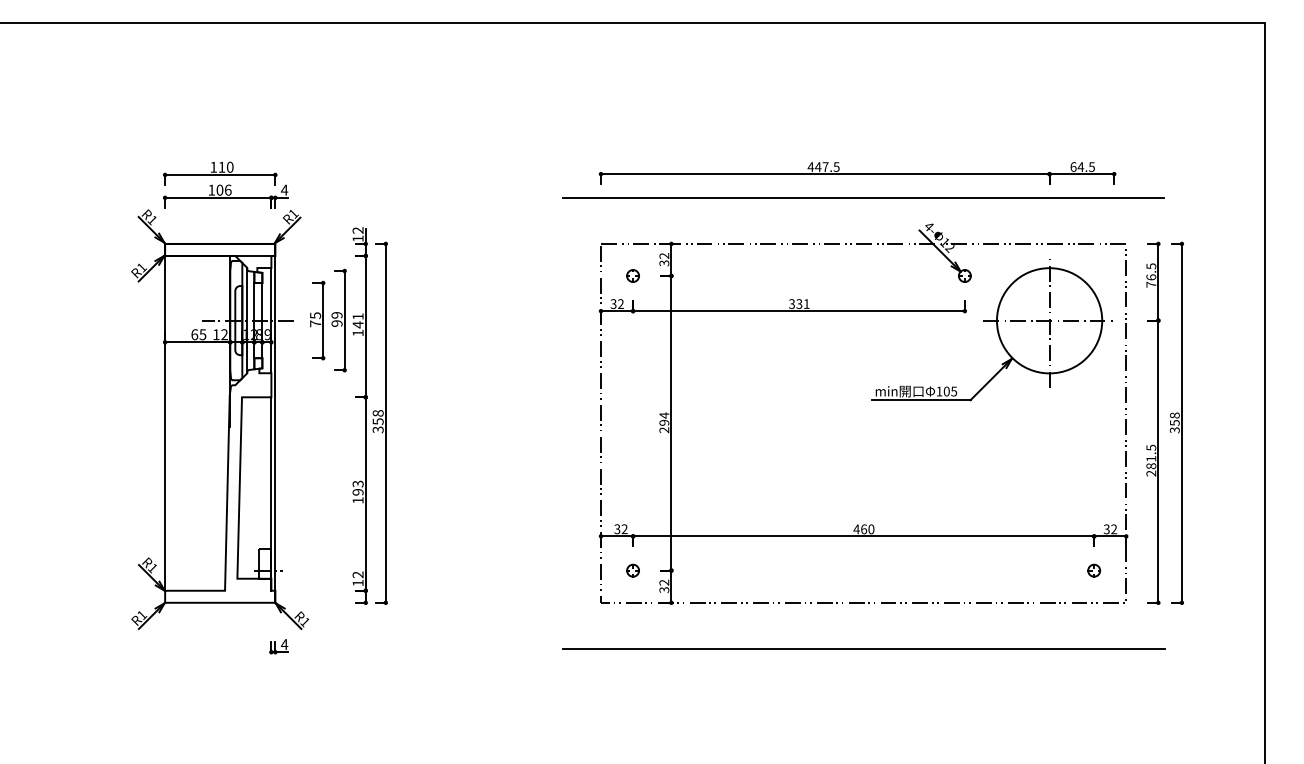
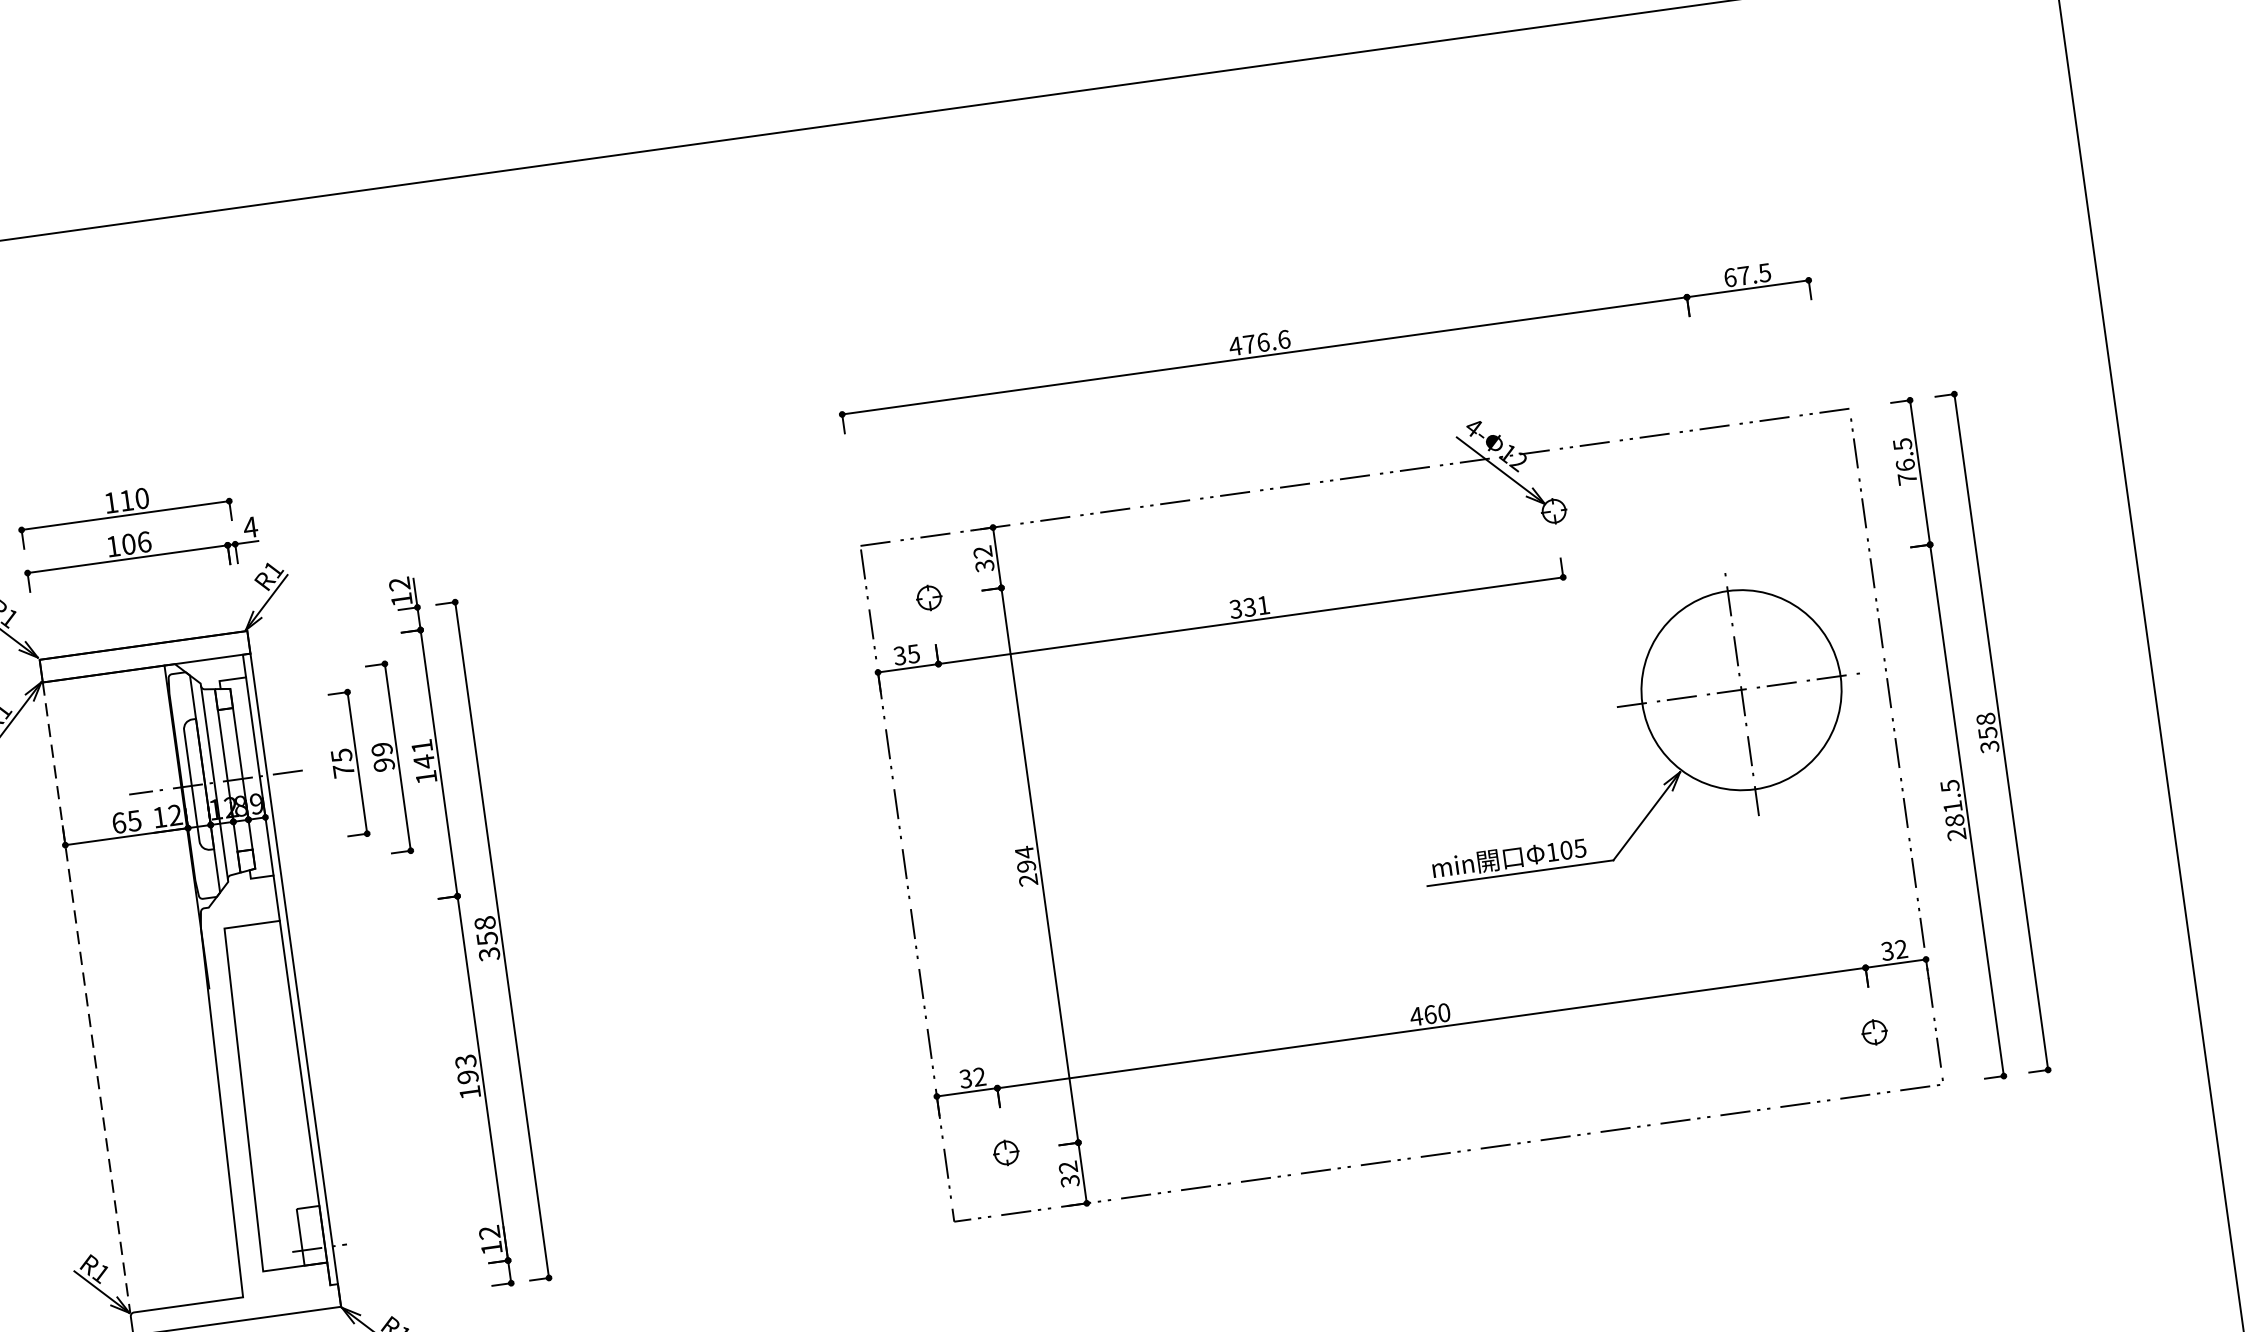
text: (827, 166) -> (1266, 340), 447.5 -> 476.6
text: (1080, 166) -> (1743, 274), 64.5 -> 67.5
line: (862, 197) -> (1340, 390), removed
text: (620, 303) -> (912, 653), 32 -> 35
part: (991, 330) -> (1634, 723), moved
line: (165, 423) -> (87, 997), solid -> dashed
line: (863, 648) -> (1460, 1239), removed

